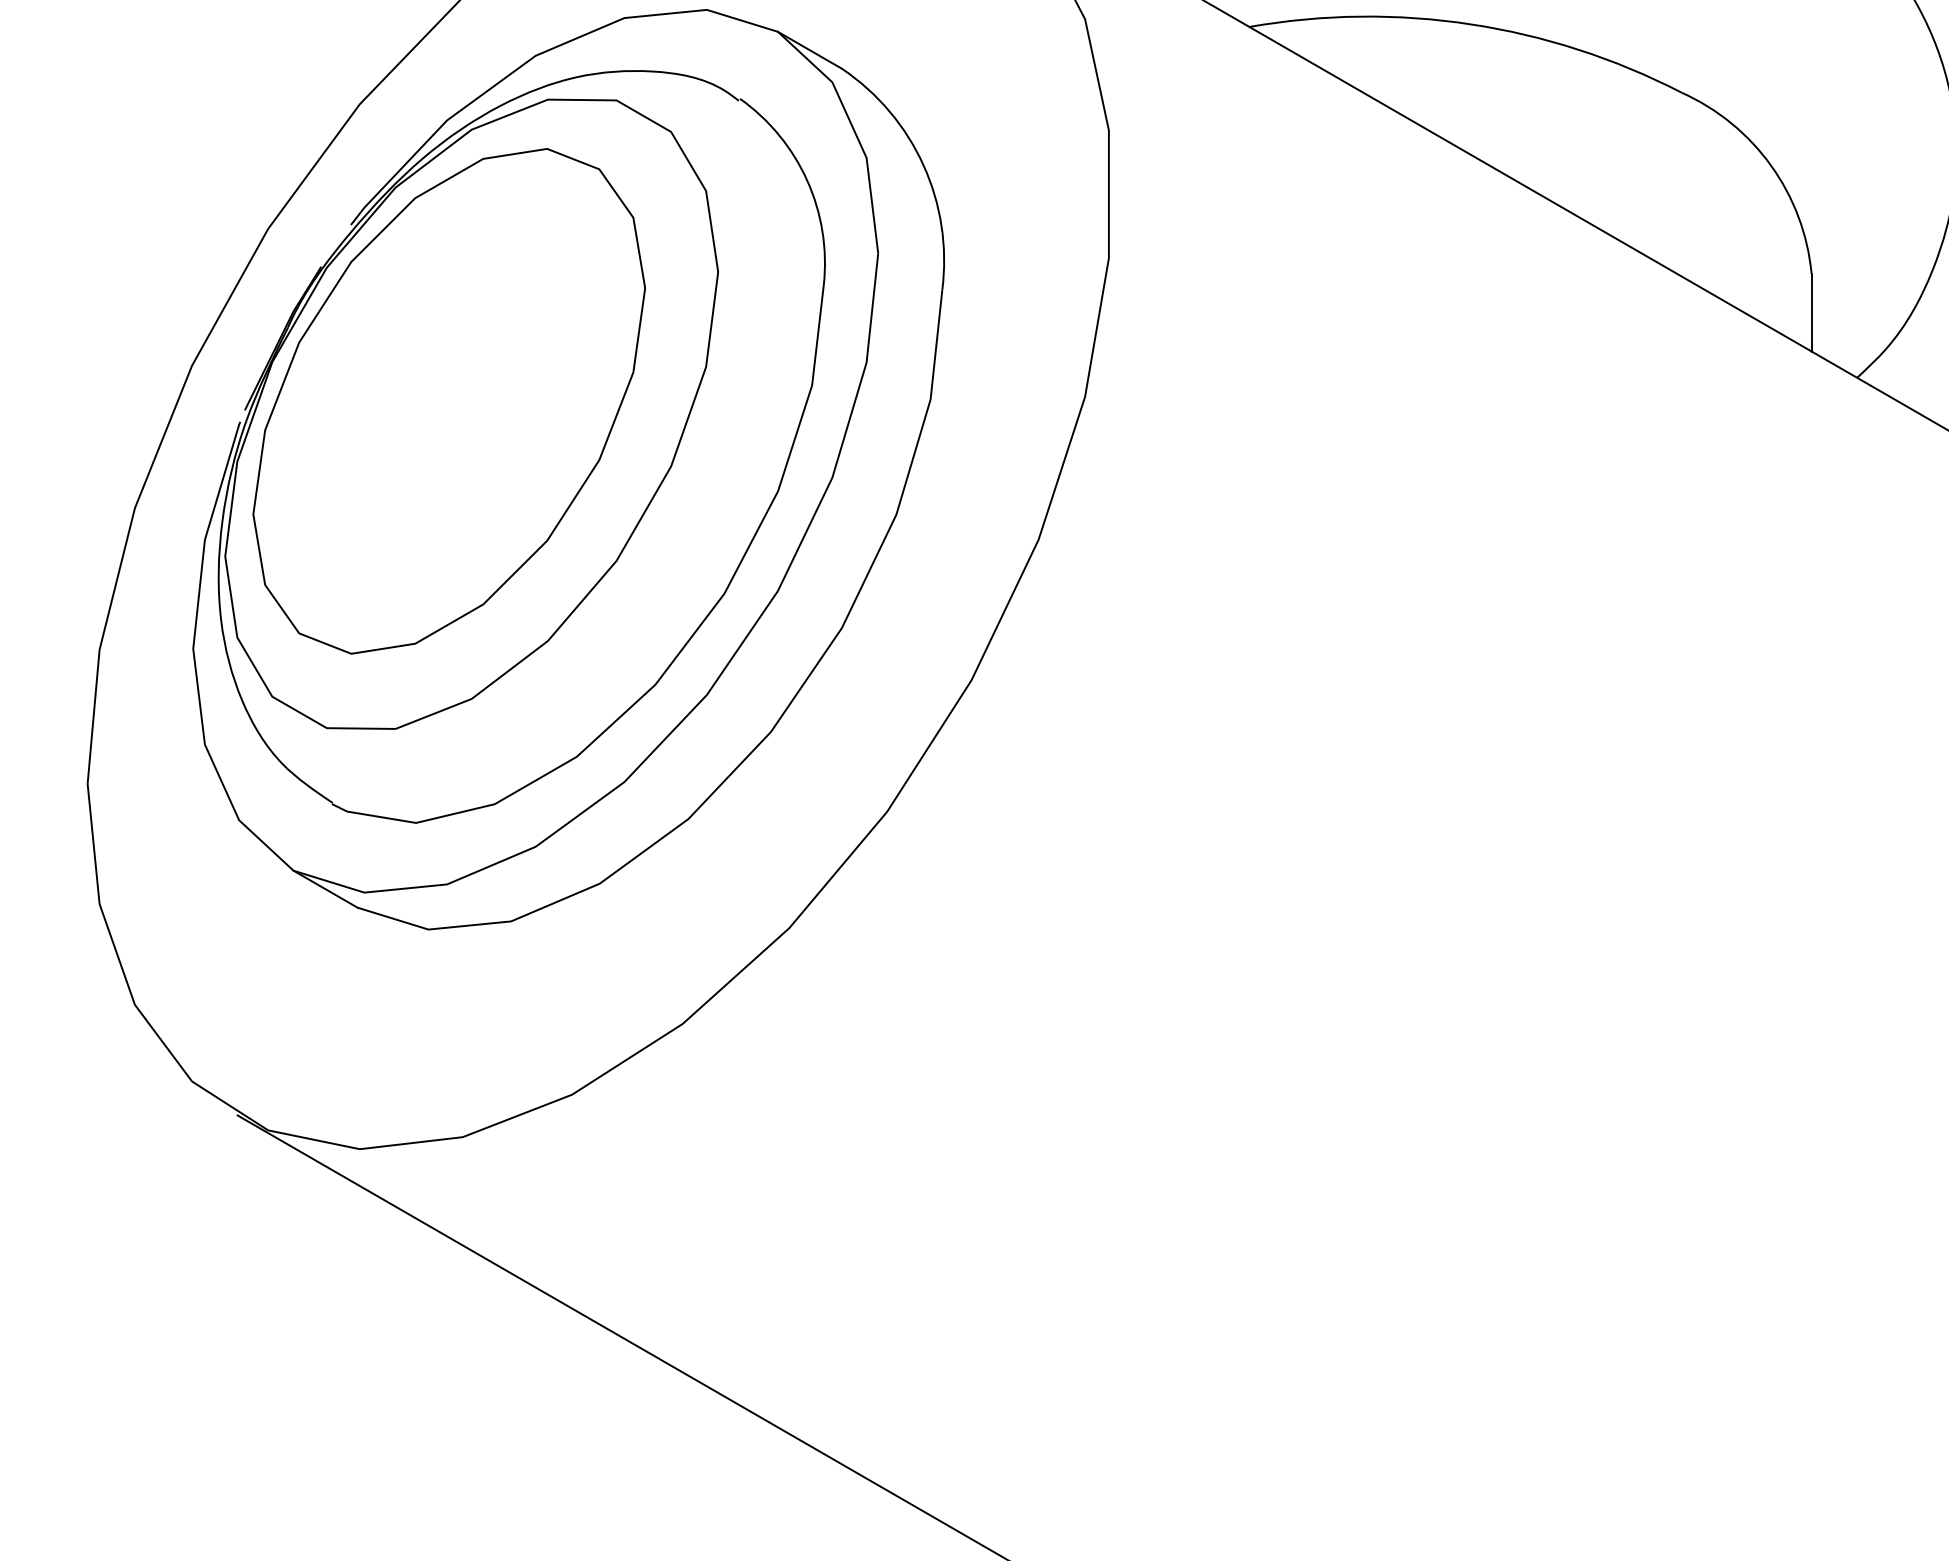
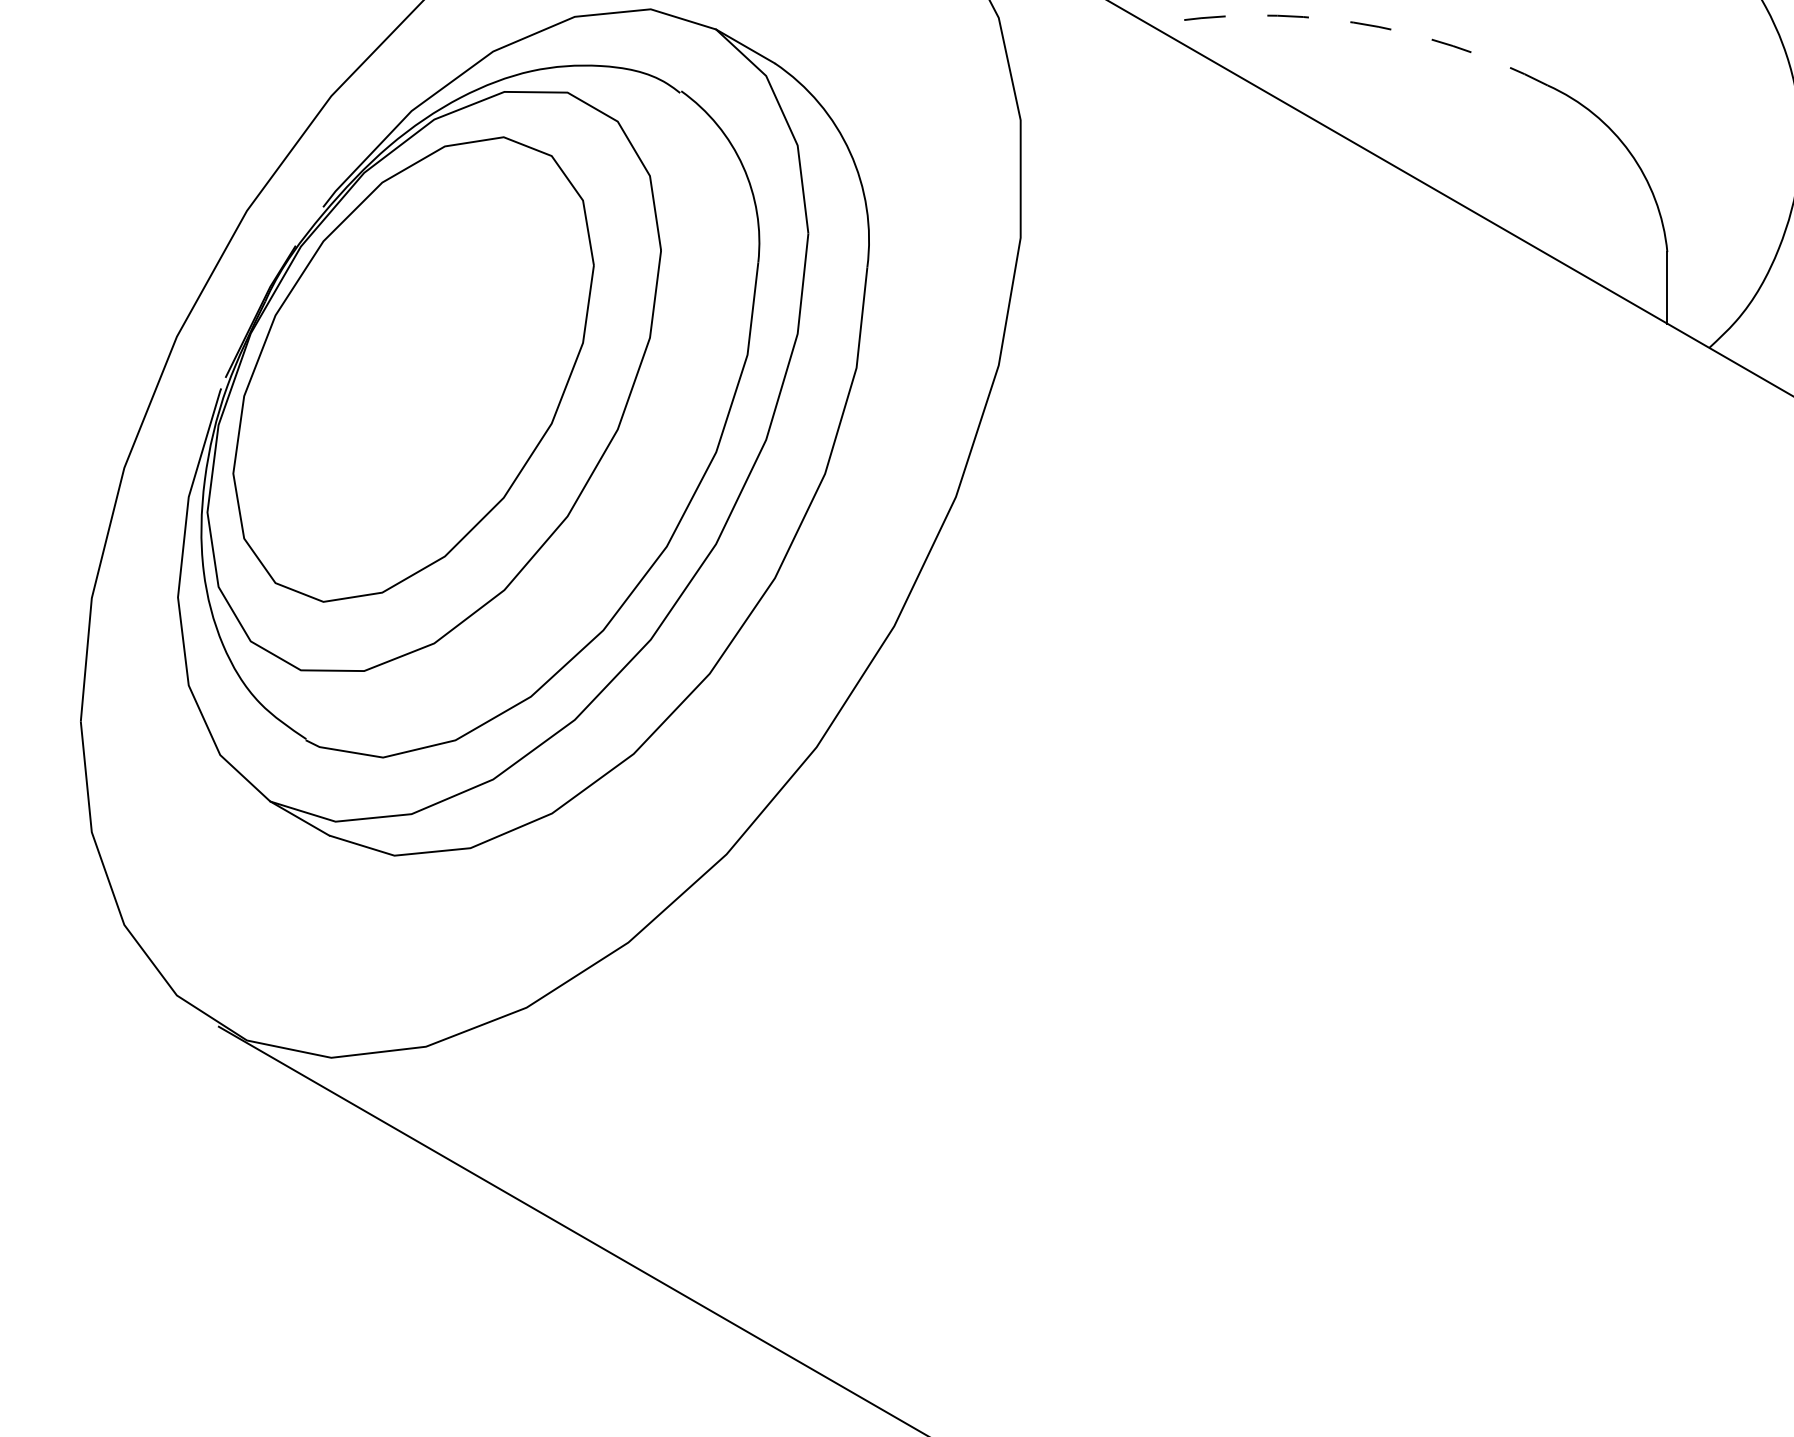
arc: (1470, 24) -> (1353, 22), solid -> dashed

